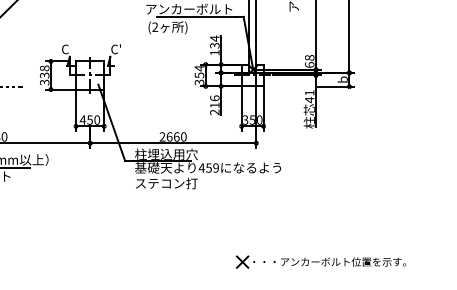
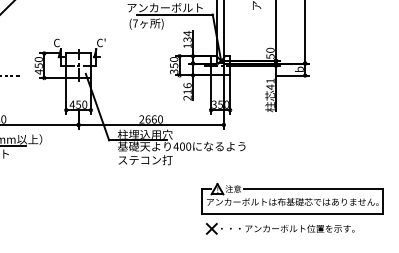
text: (155, 26) -> (135, 22), (2 -> (7
text: (309, 61) -> (270, 53), 68 -> 50
text: (199, 68) -> (174, 59), 354 -> 350
text: (44, 75) -> (38, 65), 338 -> 450
text: (212, 167) -> (185, 146), 459 -> 400
part: (334, 227) -> (292, 198), added

